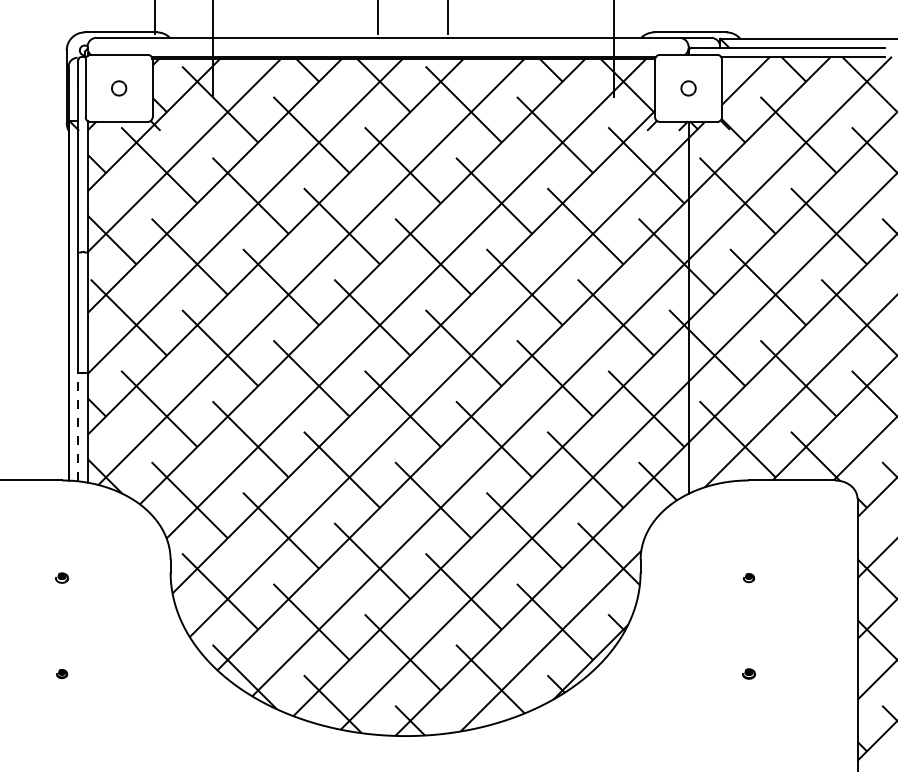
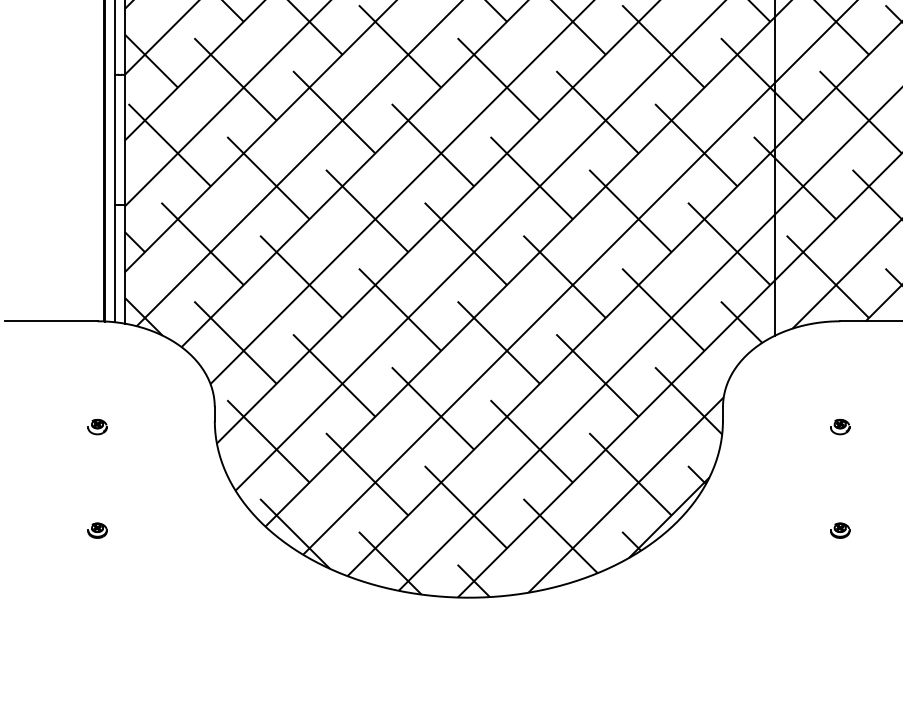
line: (78, 426) -> (115, 262), dashed -> solid
part: (61, 577) -> (96, 426), size x1.43
part: (748, 577) -> (839, 426), size x1.67
part: (61, 673) -> (96, 530), size x1.67
part: (748, 673) -> (839, 530), size x1.43

